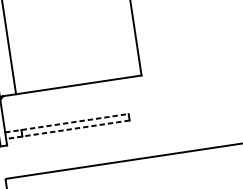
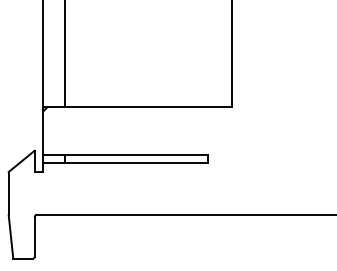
line: (67, 122) -> (126, 154), dashed -> solid
line: (67, 129) -> (125, 163), dashed -> solid

